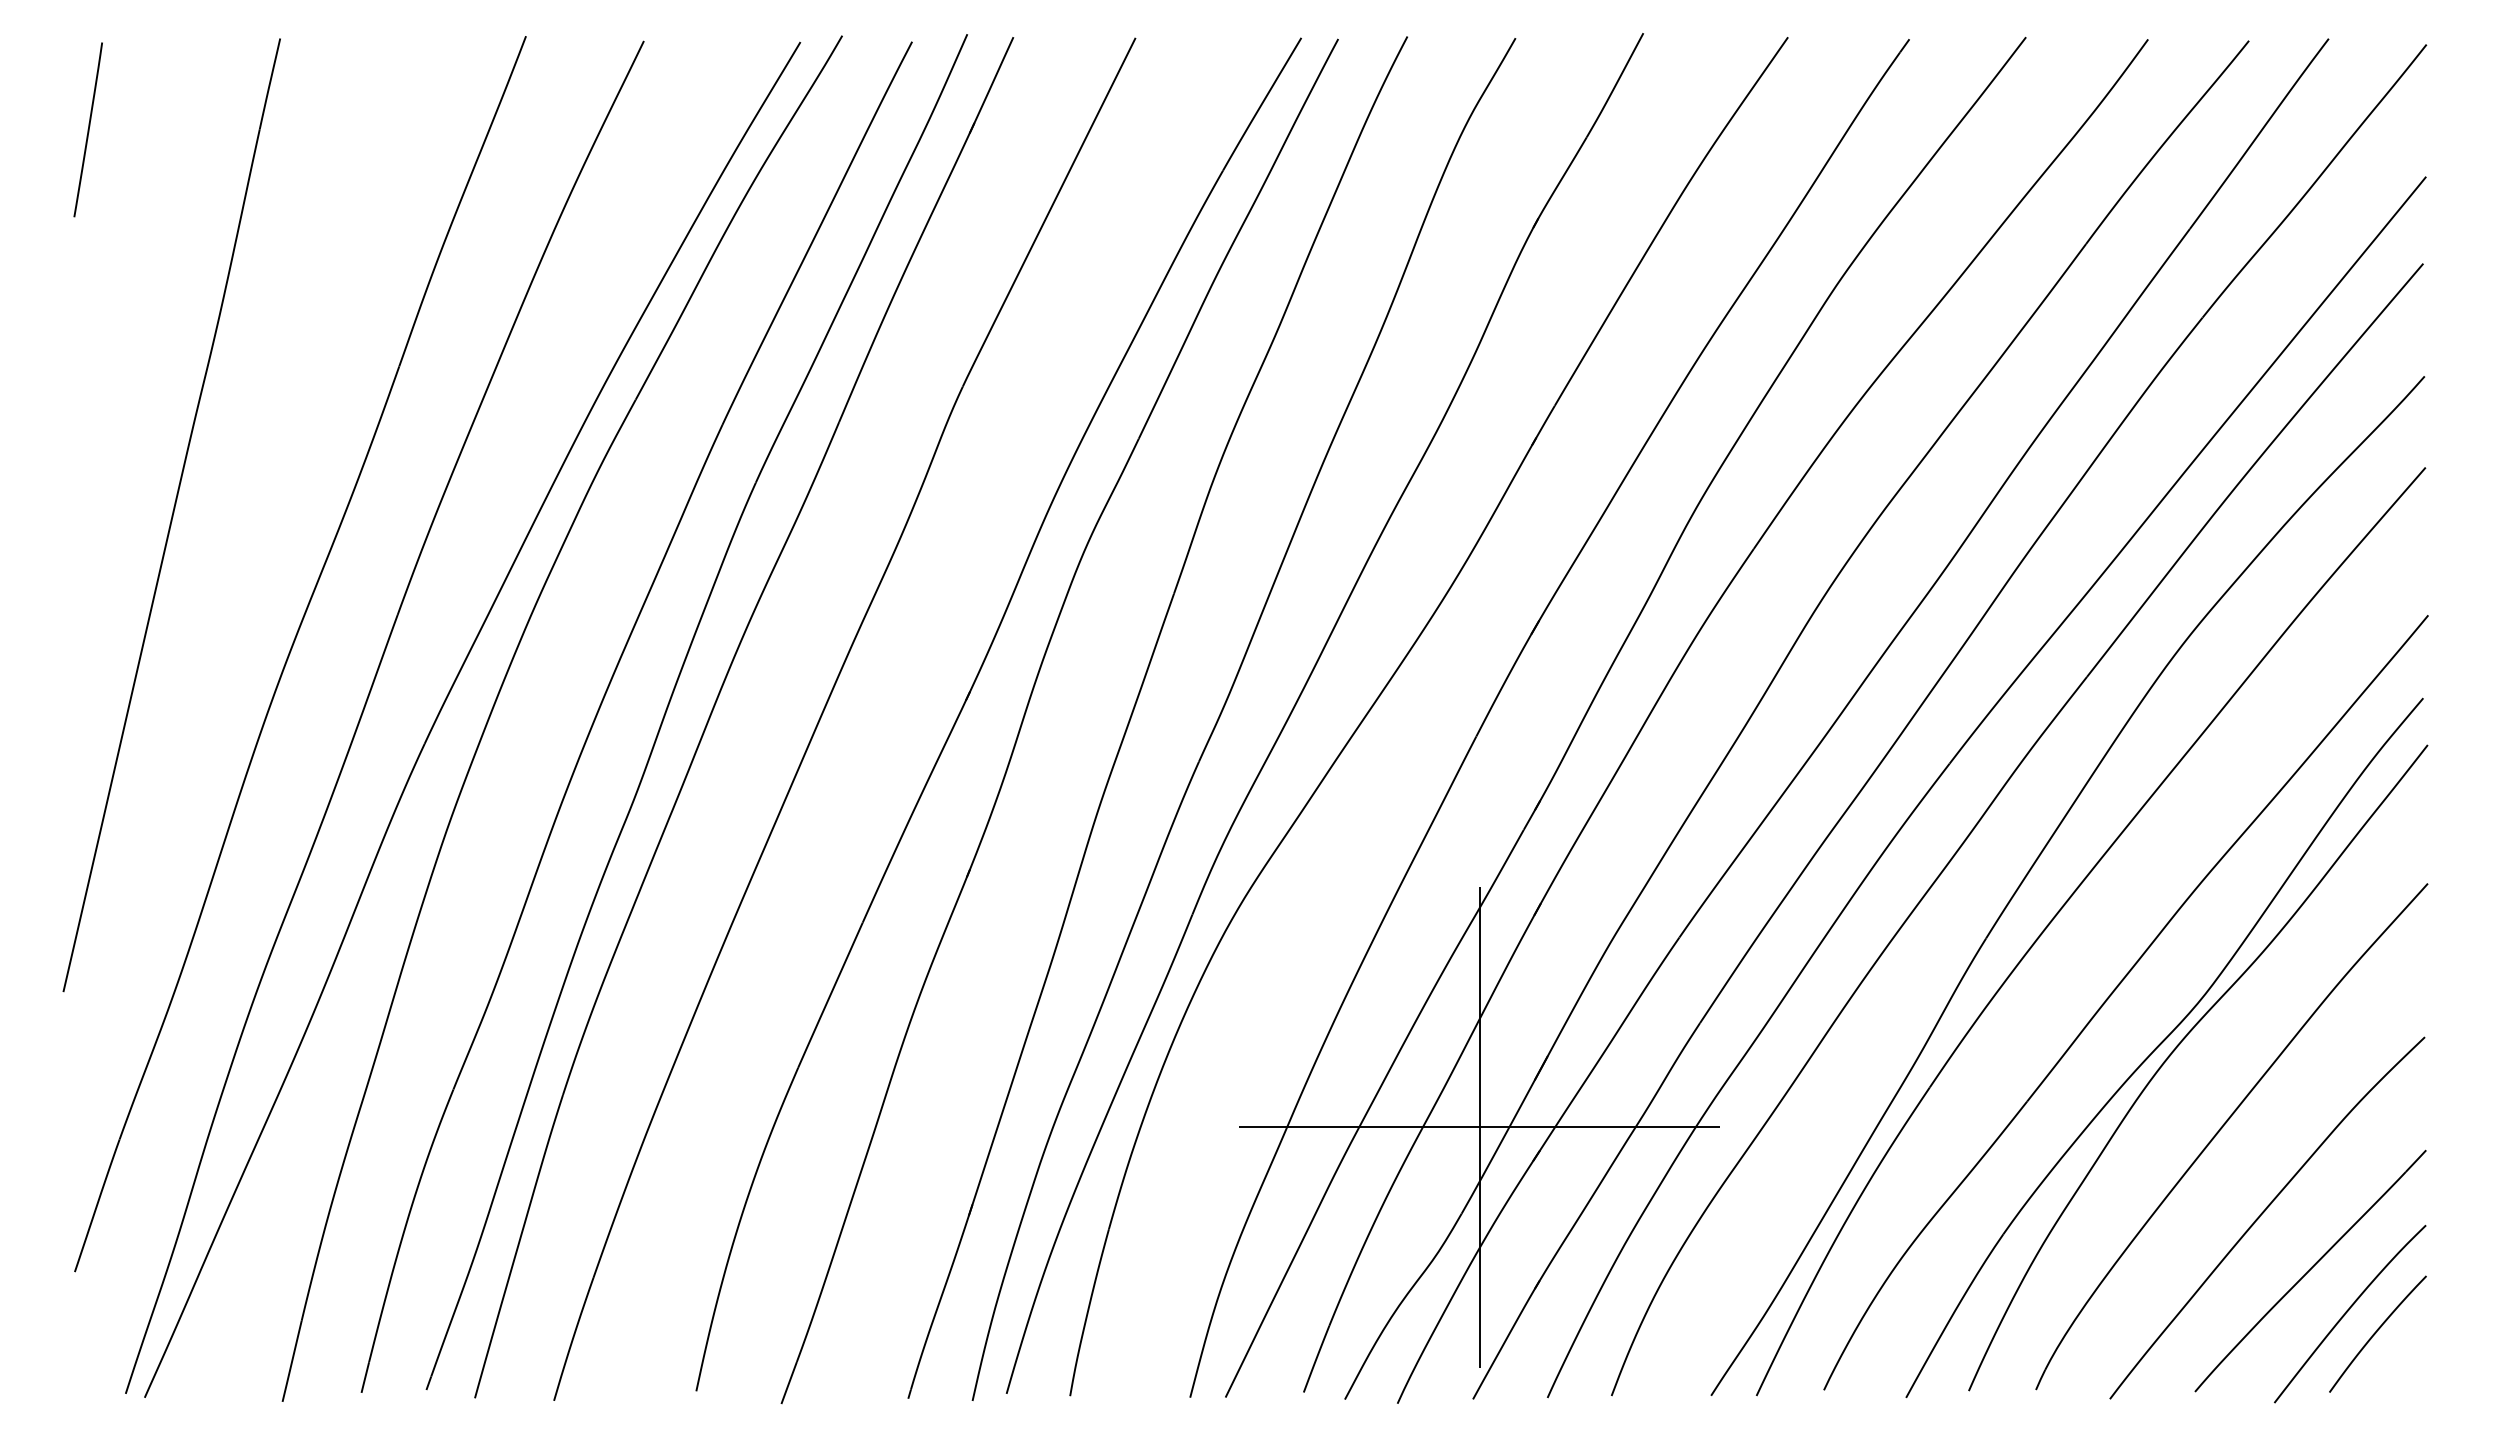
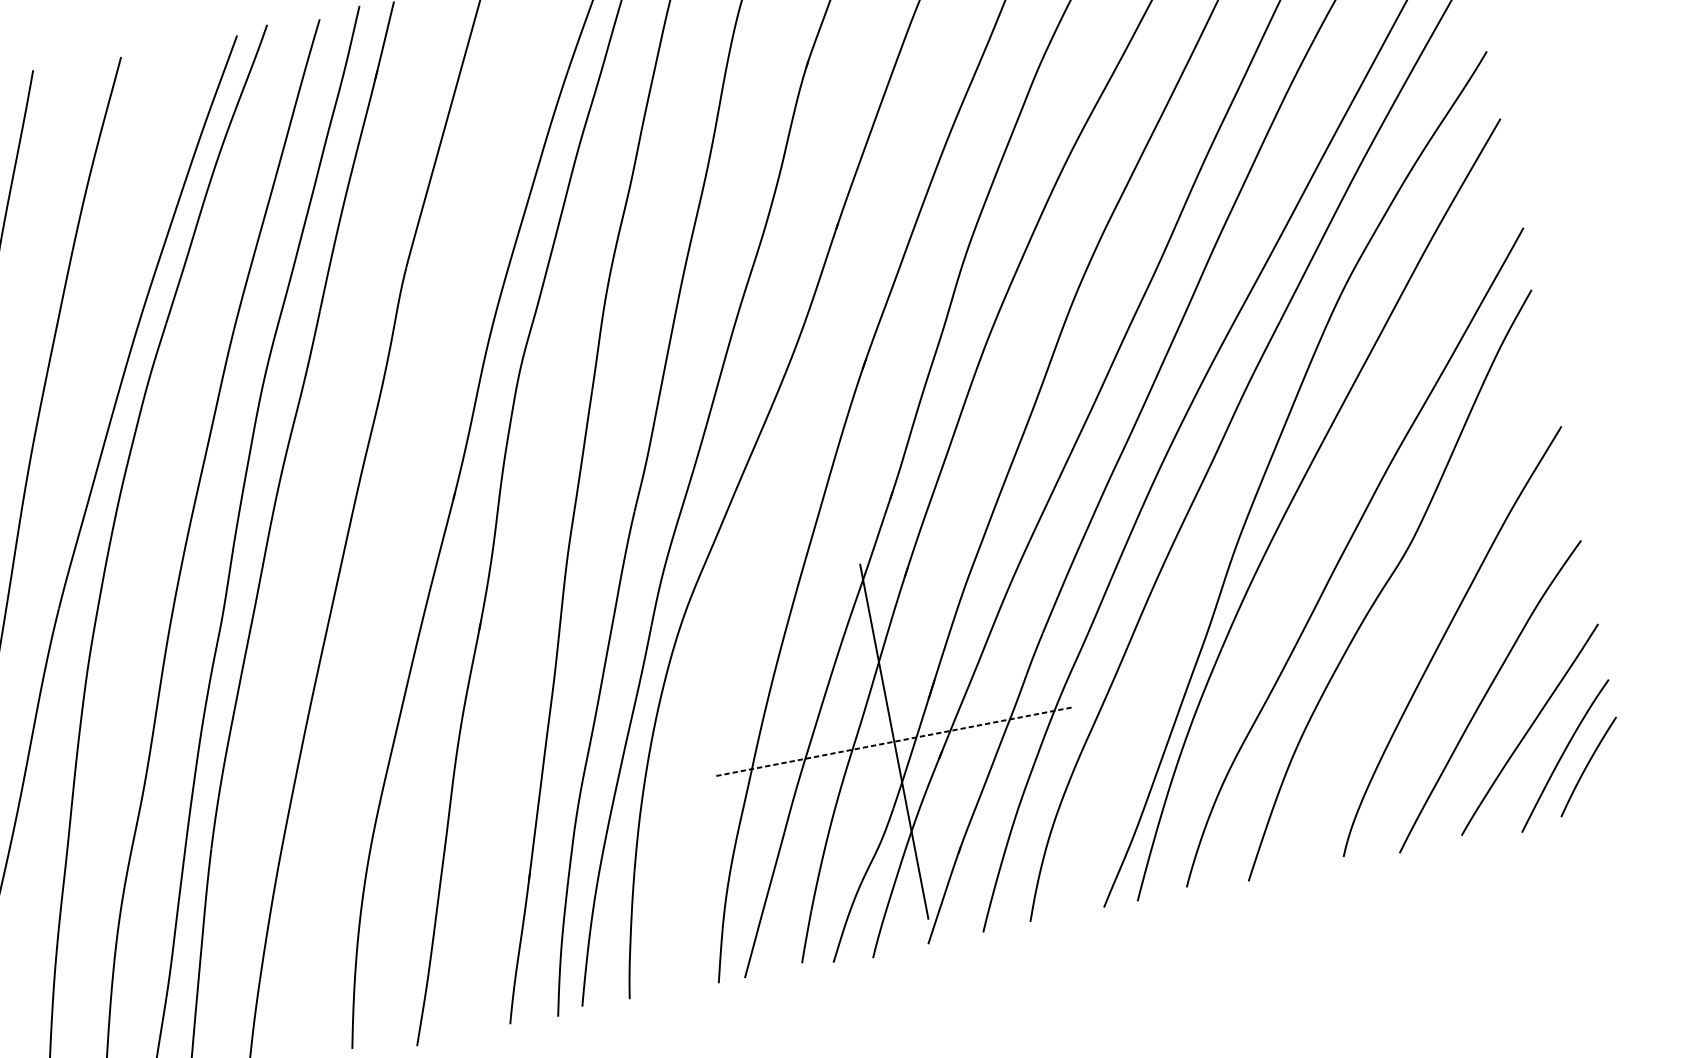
curve: (2175, 1050) -> (1398, 585), removed
line: (1479, 1127) -> (894, 742), solid -> dashed

